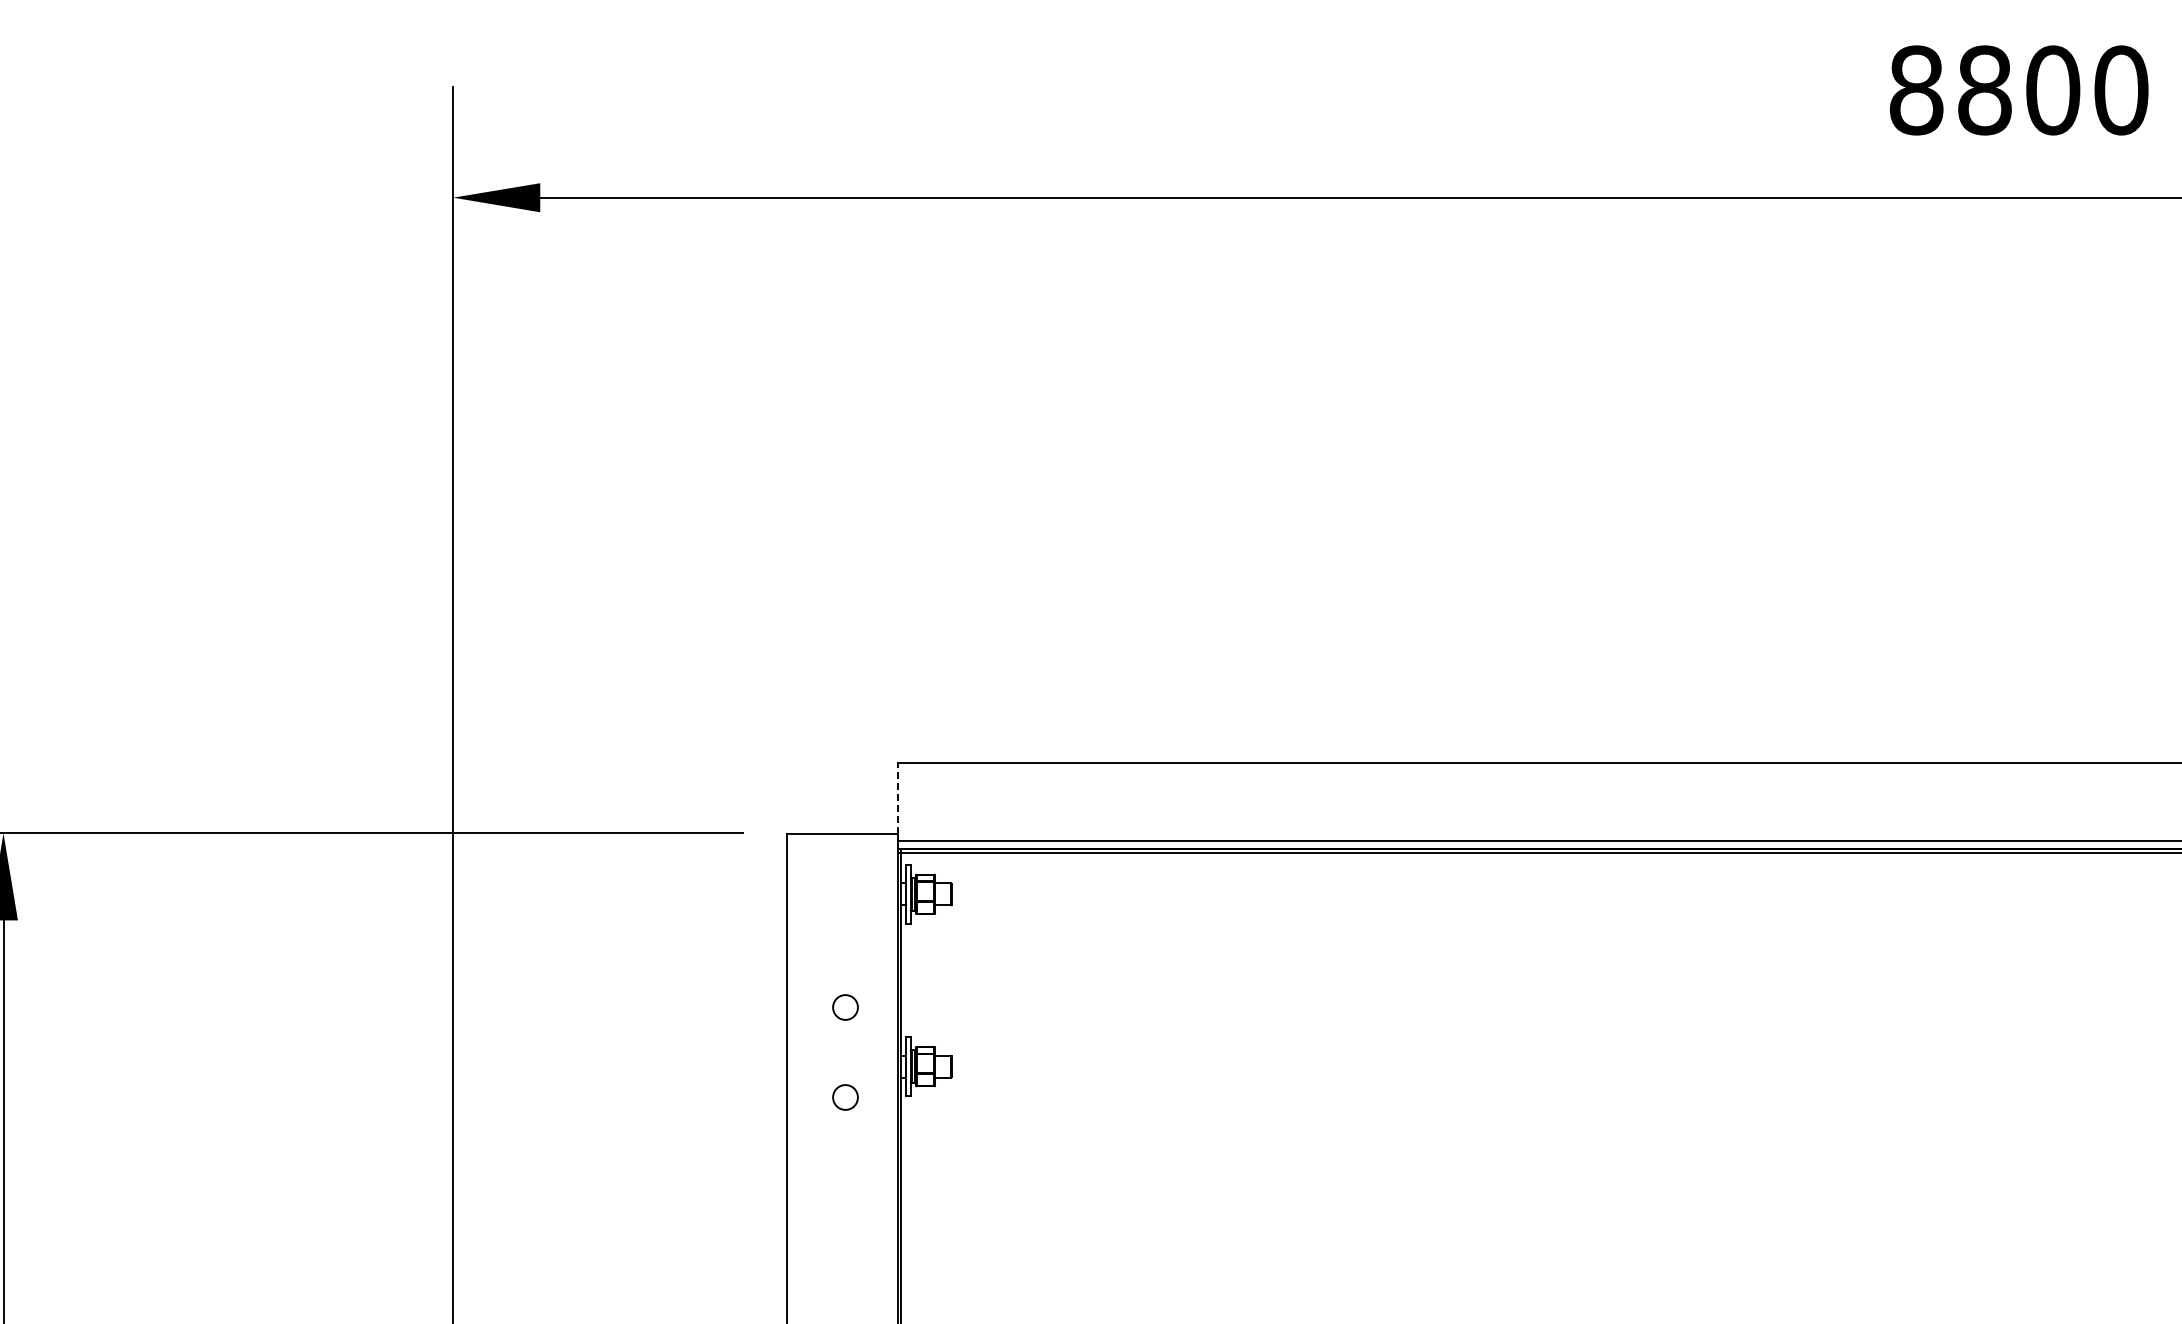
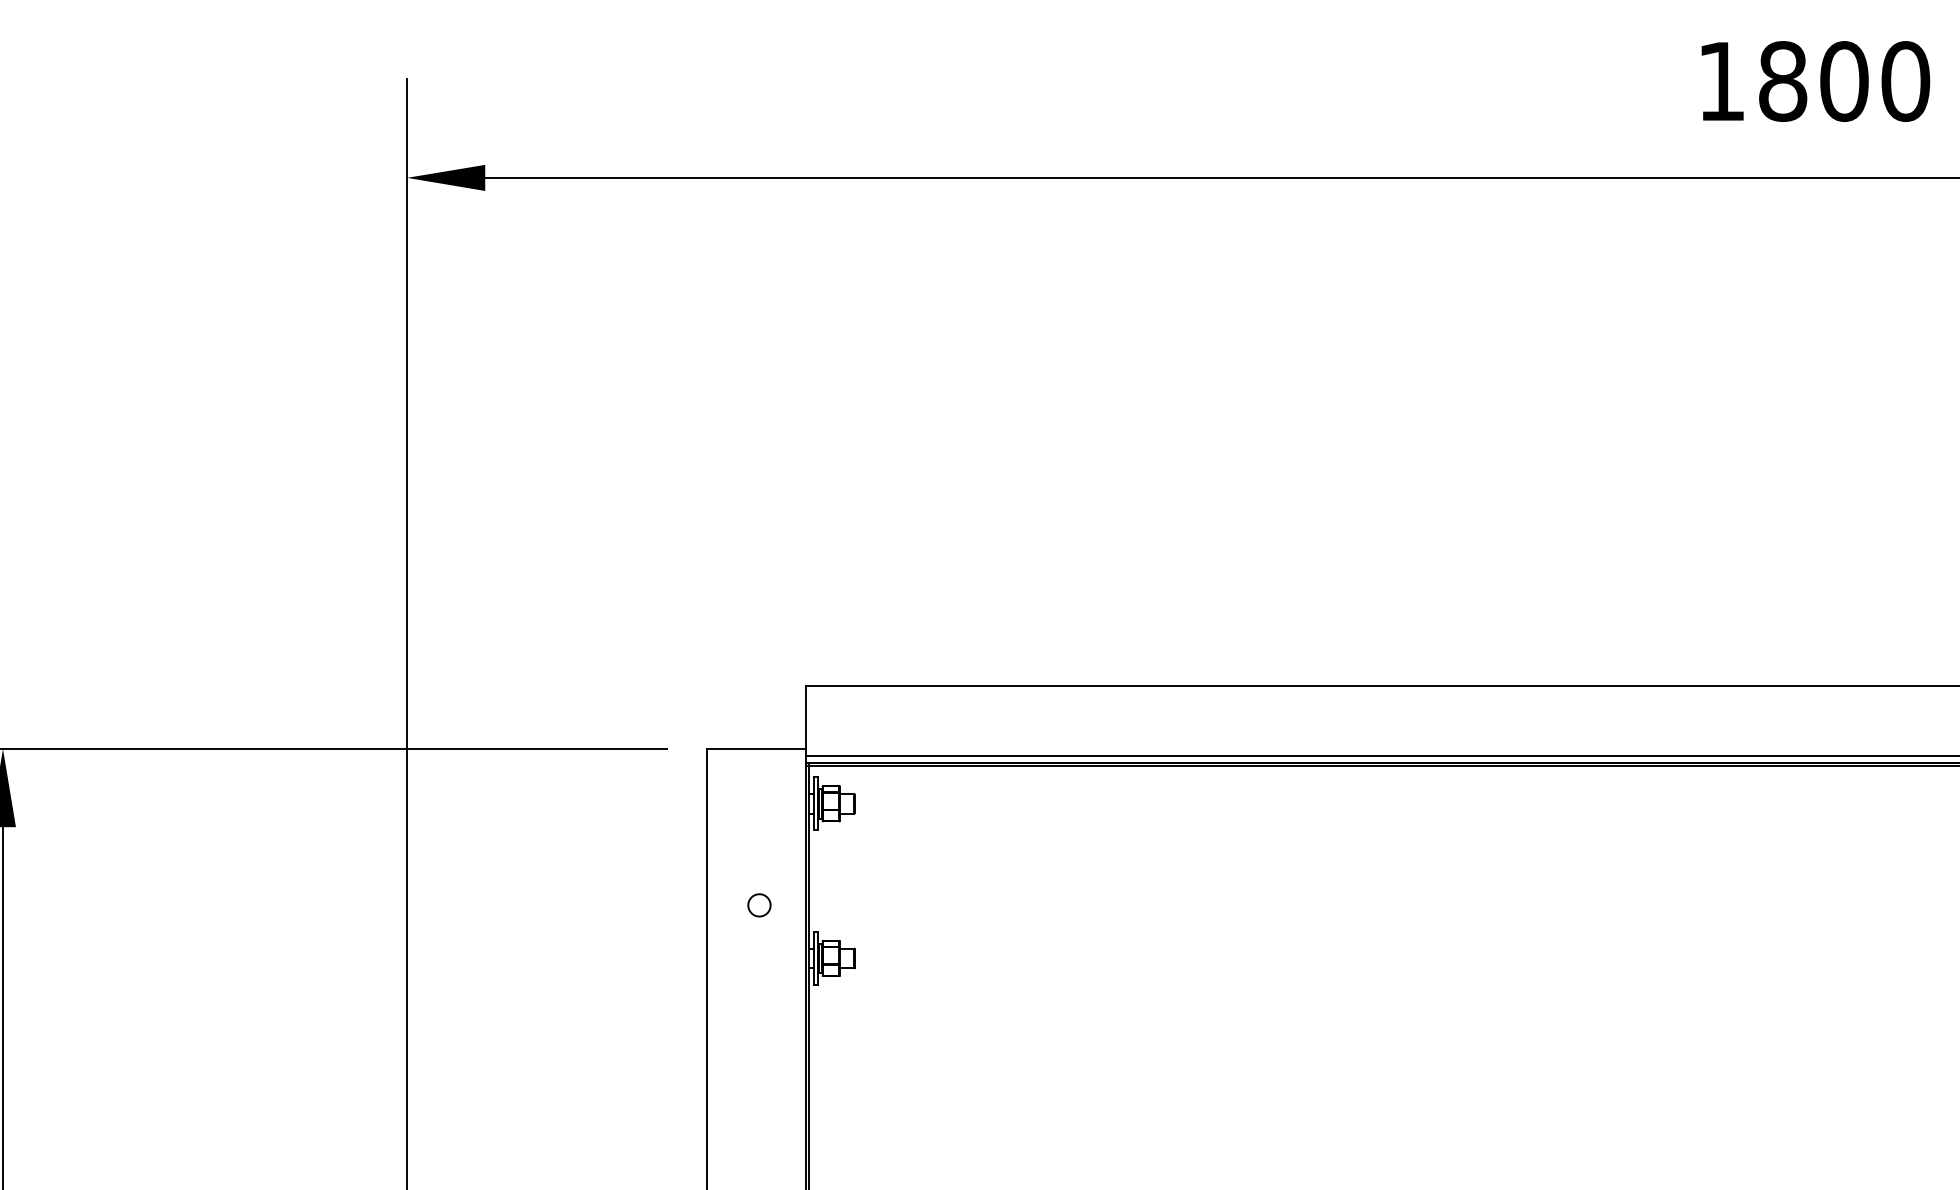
text: (1916, 90) -> (1721, 81), 8800 -> 1800
line: (897, 797) -> (806, 716), dashed -> solid
circle: (845, 1097) -> (759, 986), removed

